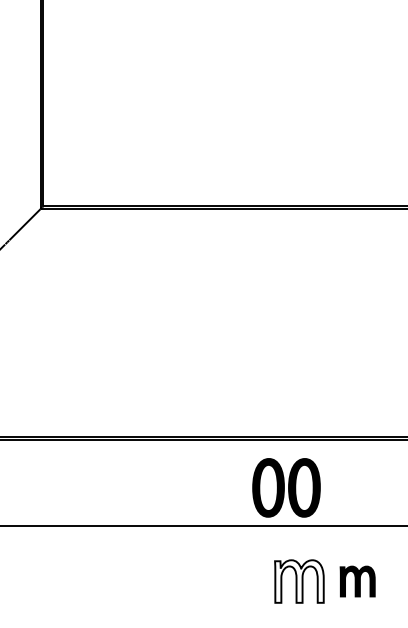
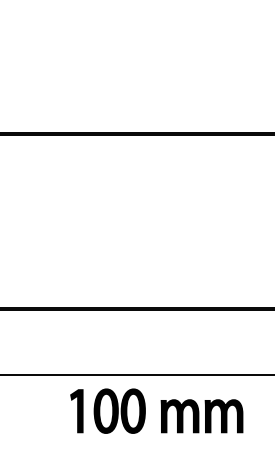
part: (286, 487) -> (119, 410), moved
part: (162, 574) -> (76, 410), added
fill: (299, 581) -> (180, 416), added
part: (357, 581) -> (223, 416), size x1.43

